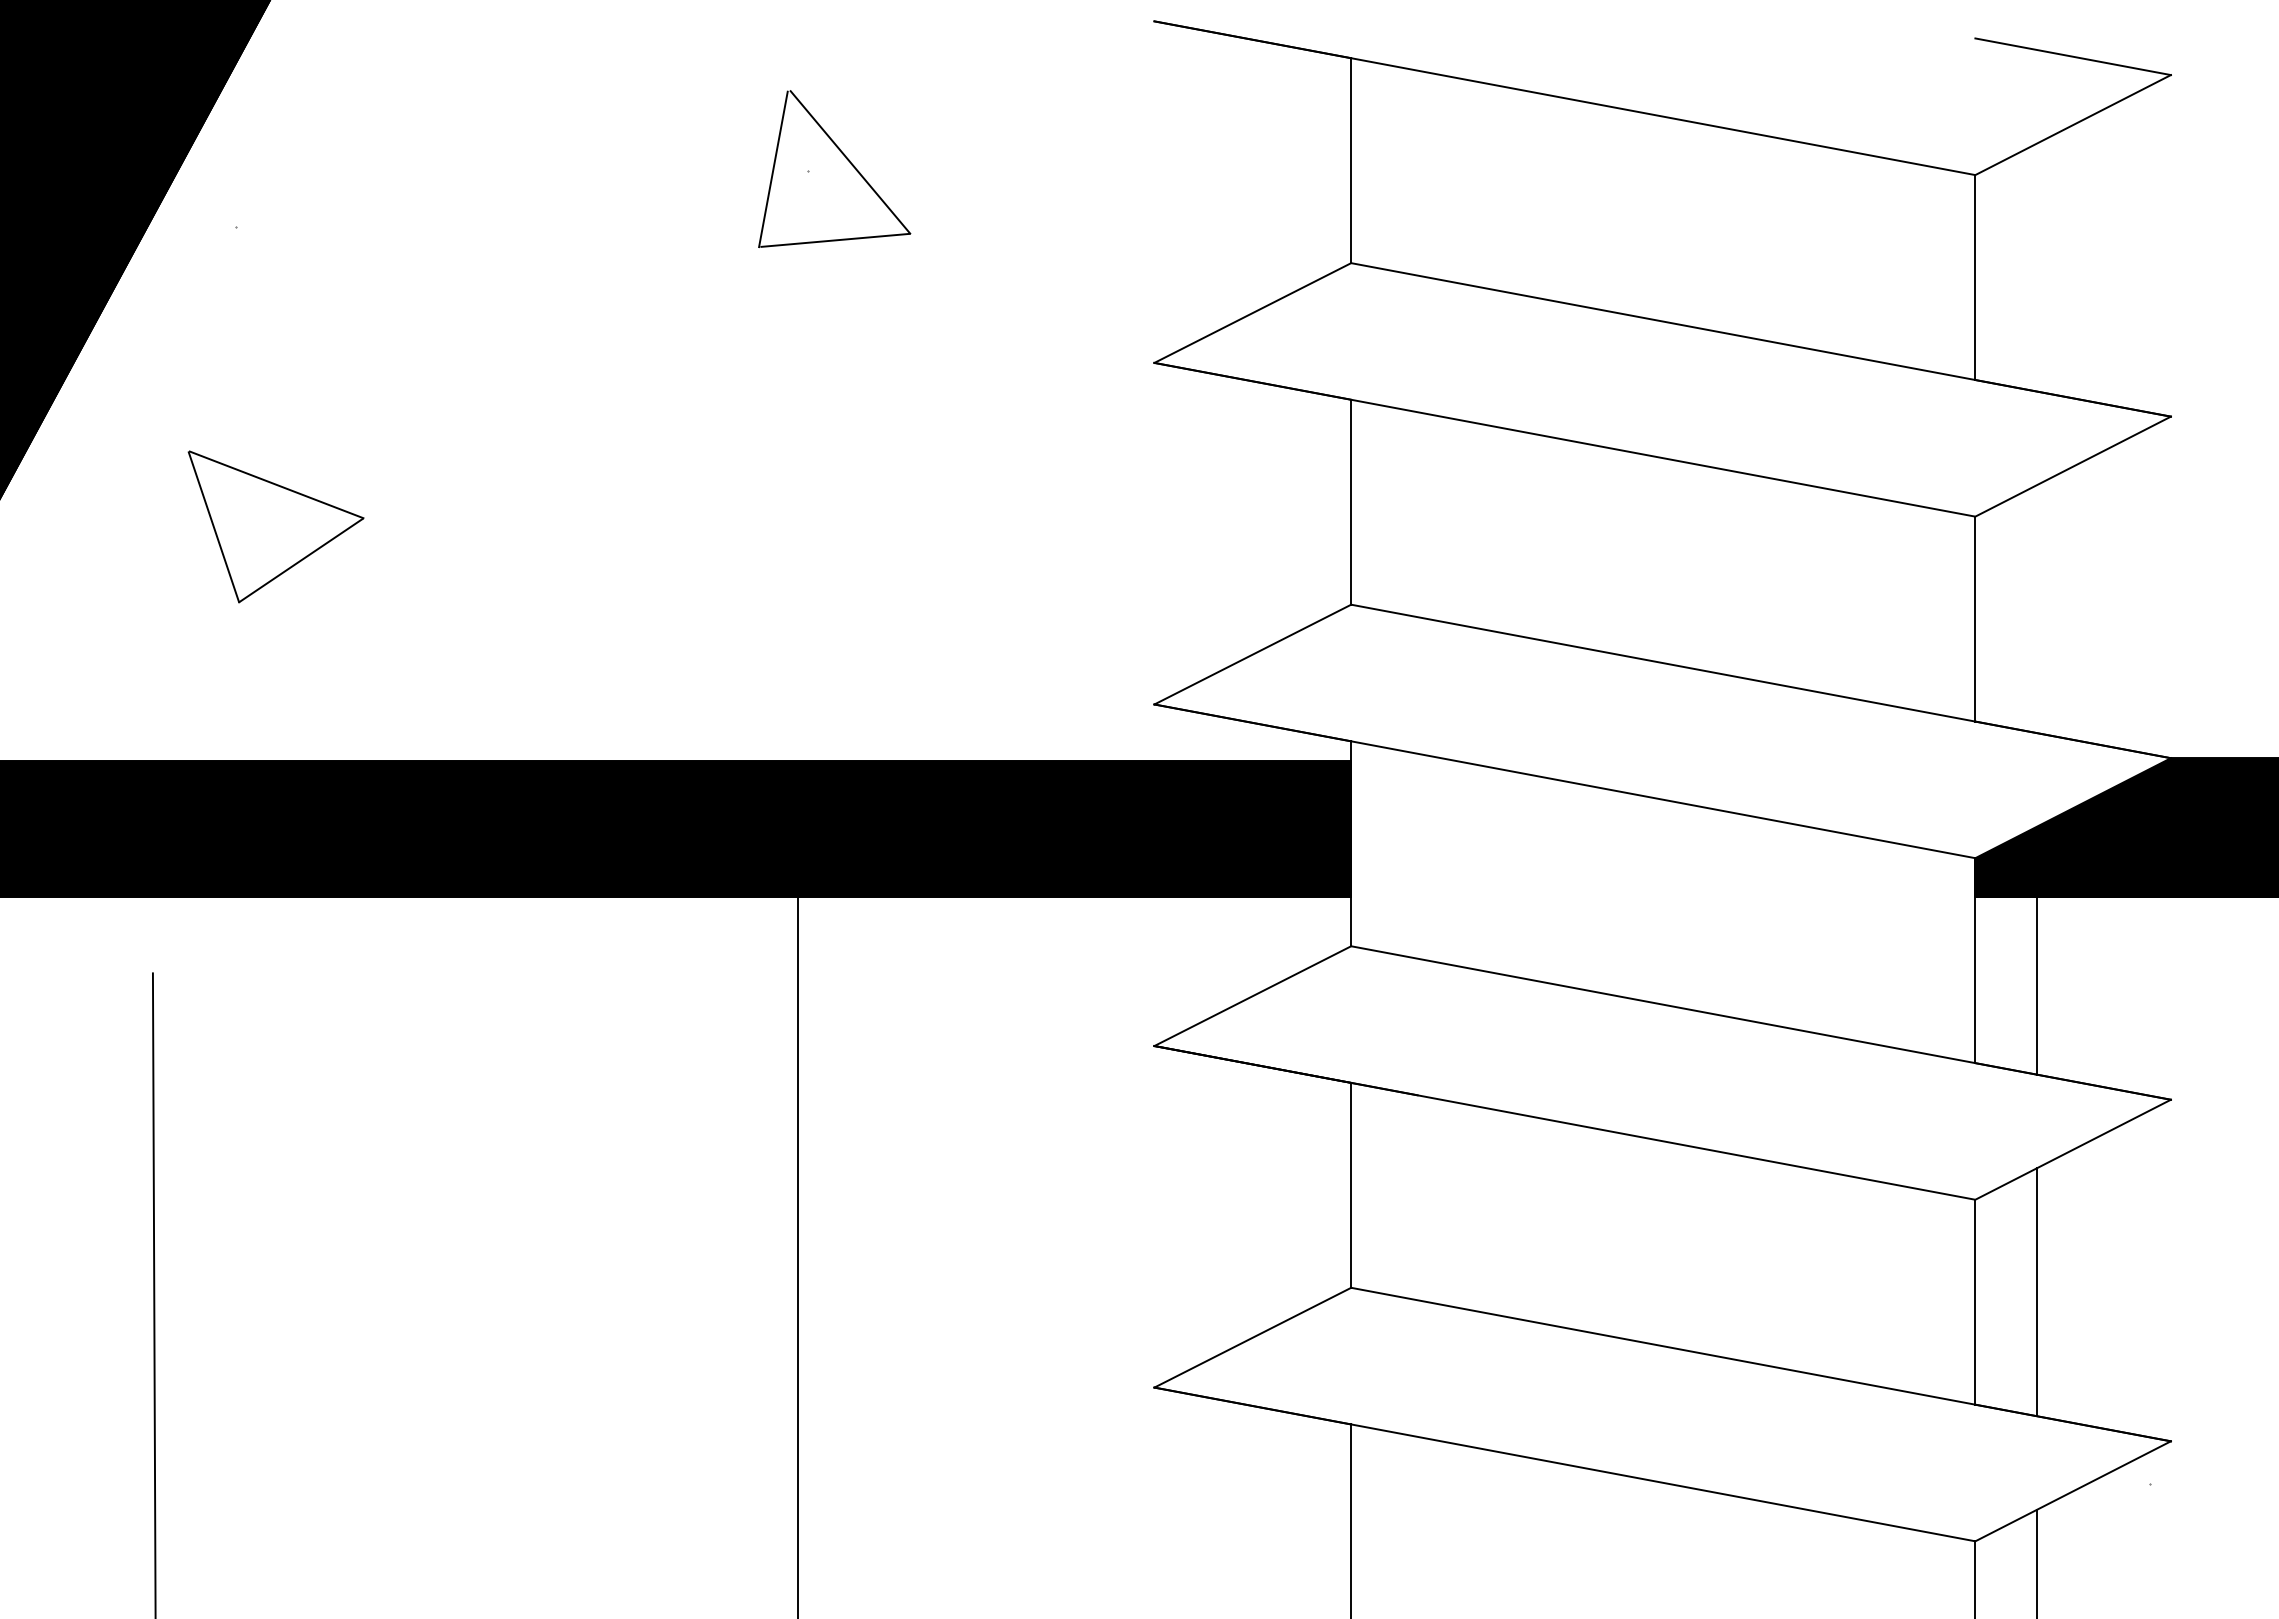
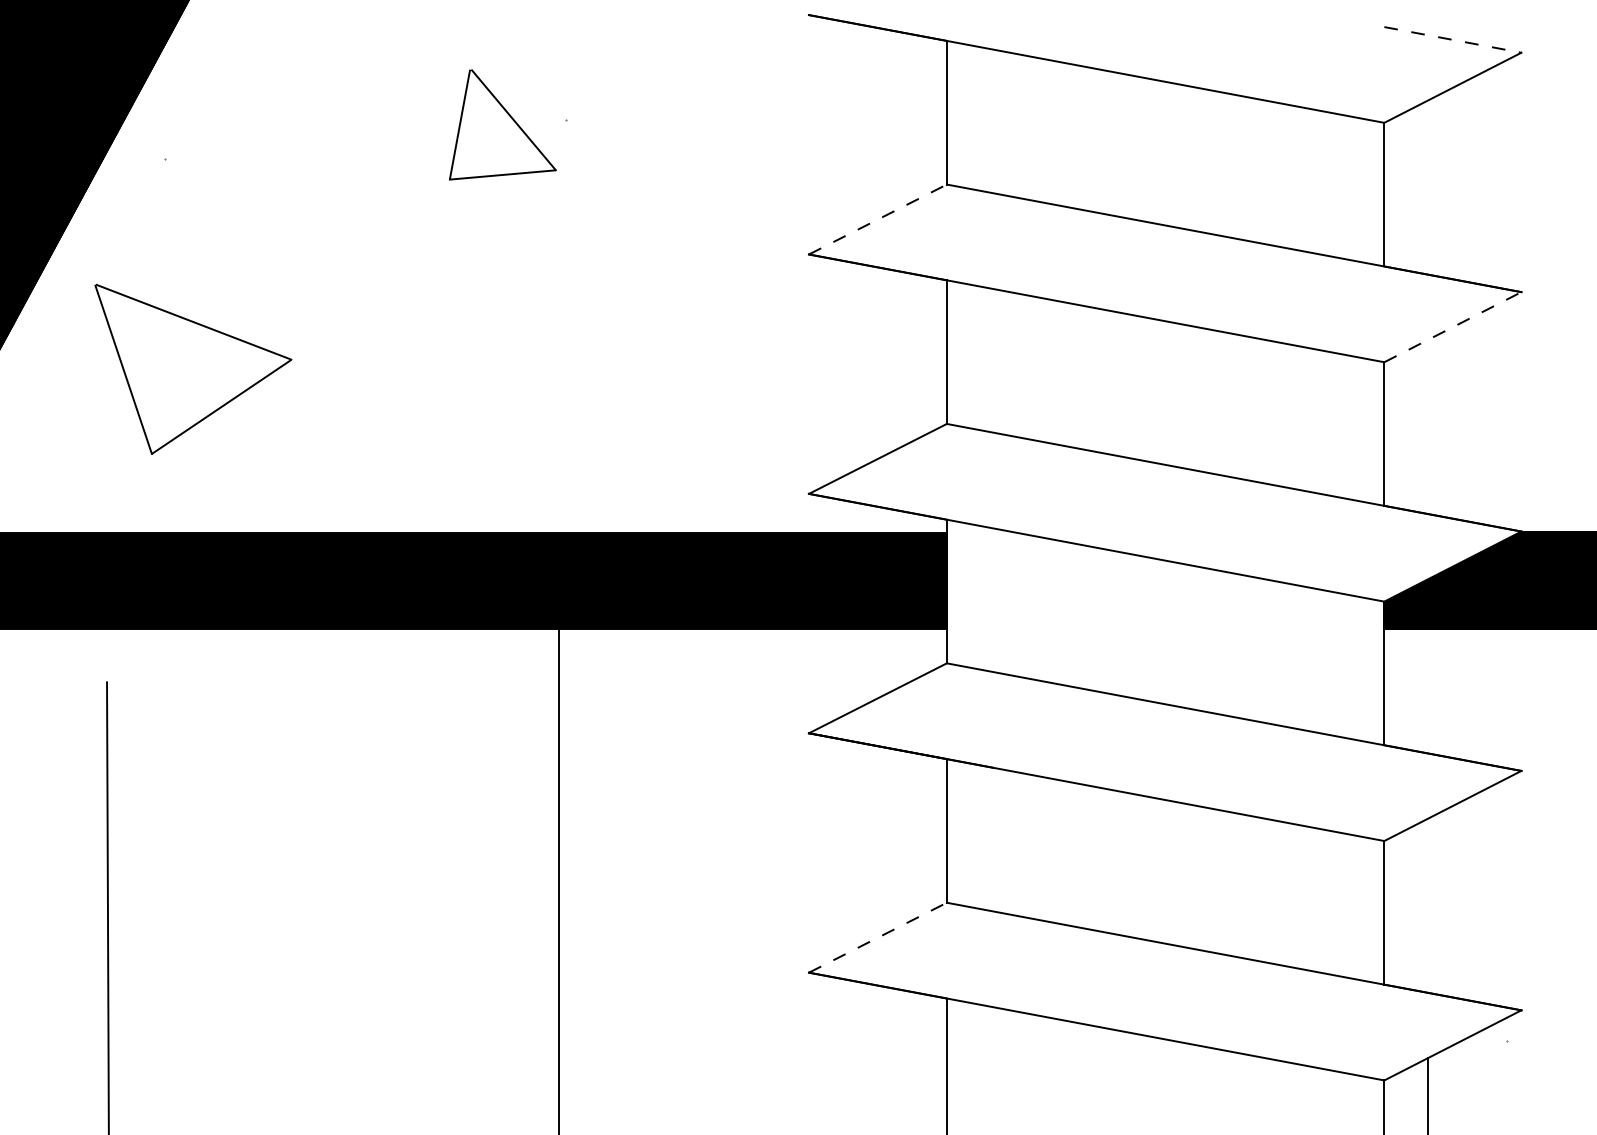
line: (2073, 56) -> (1453, 39), solid -> dashed
part: (834, 168) -> (502, 124), moved
line: (1253, 312) -> (878, 219), solid -> dashed
line: (2073, 466) -> (1453, 327), solid -> dashed
part: (275, 526) -> (192, 369), size x1.6
line: (2037, 985) -> (1427, 690), removed
line: (2037, 1292) -> (1427, 906), removed
line: (1253, 1337) -> (878, 937), solid -> dashed

